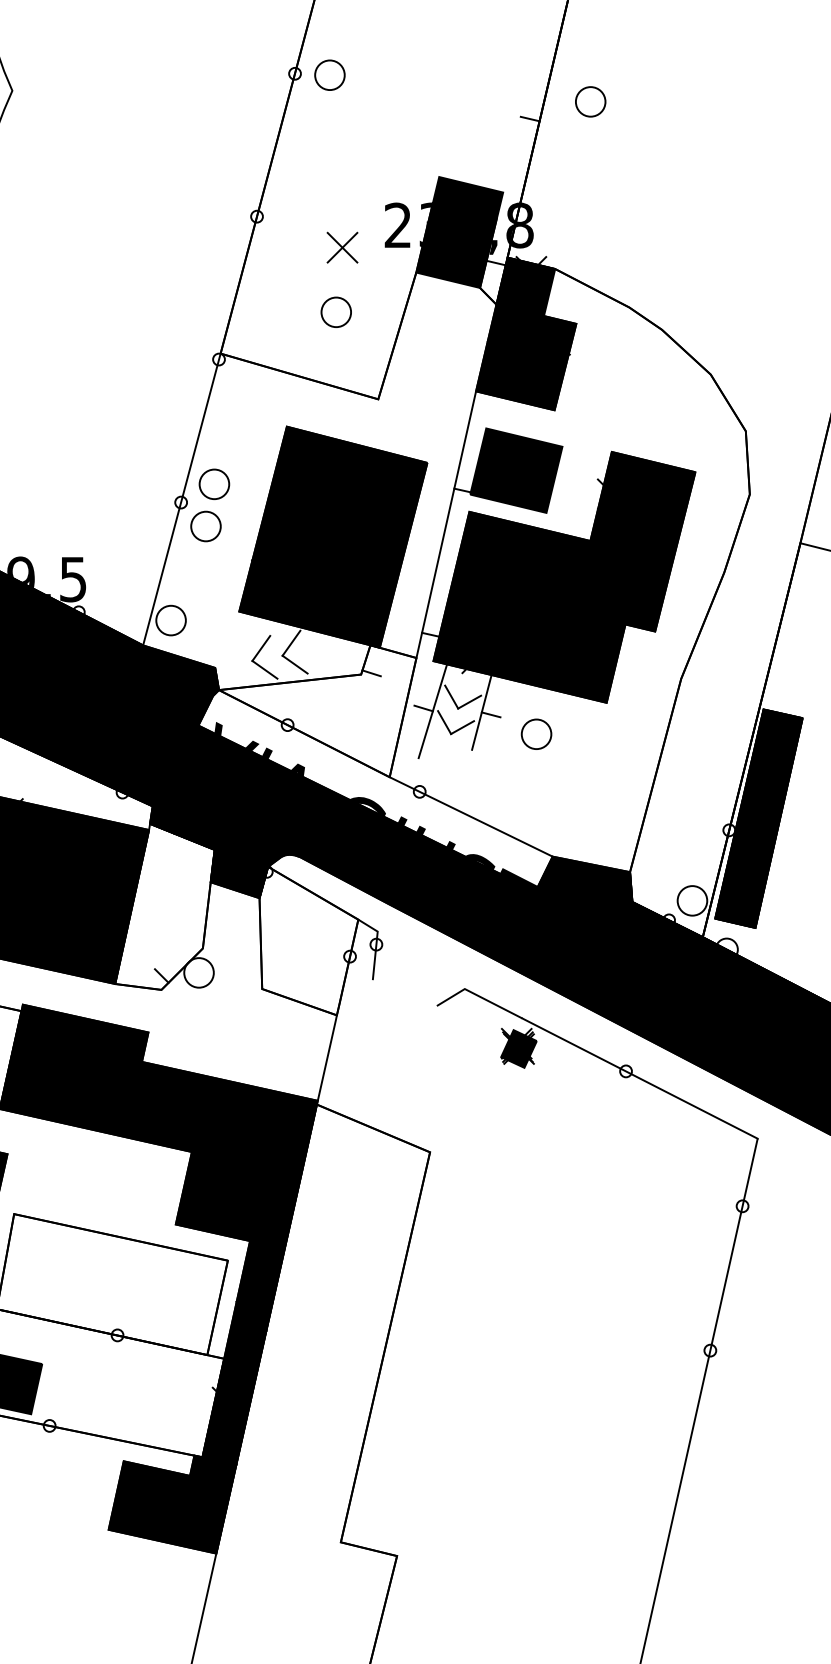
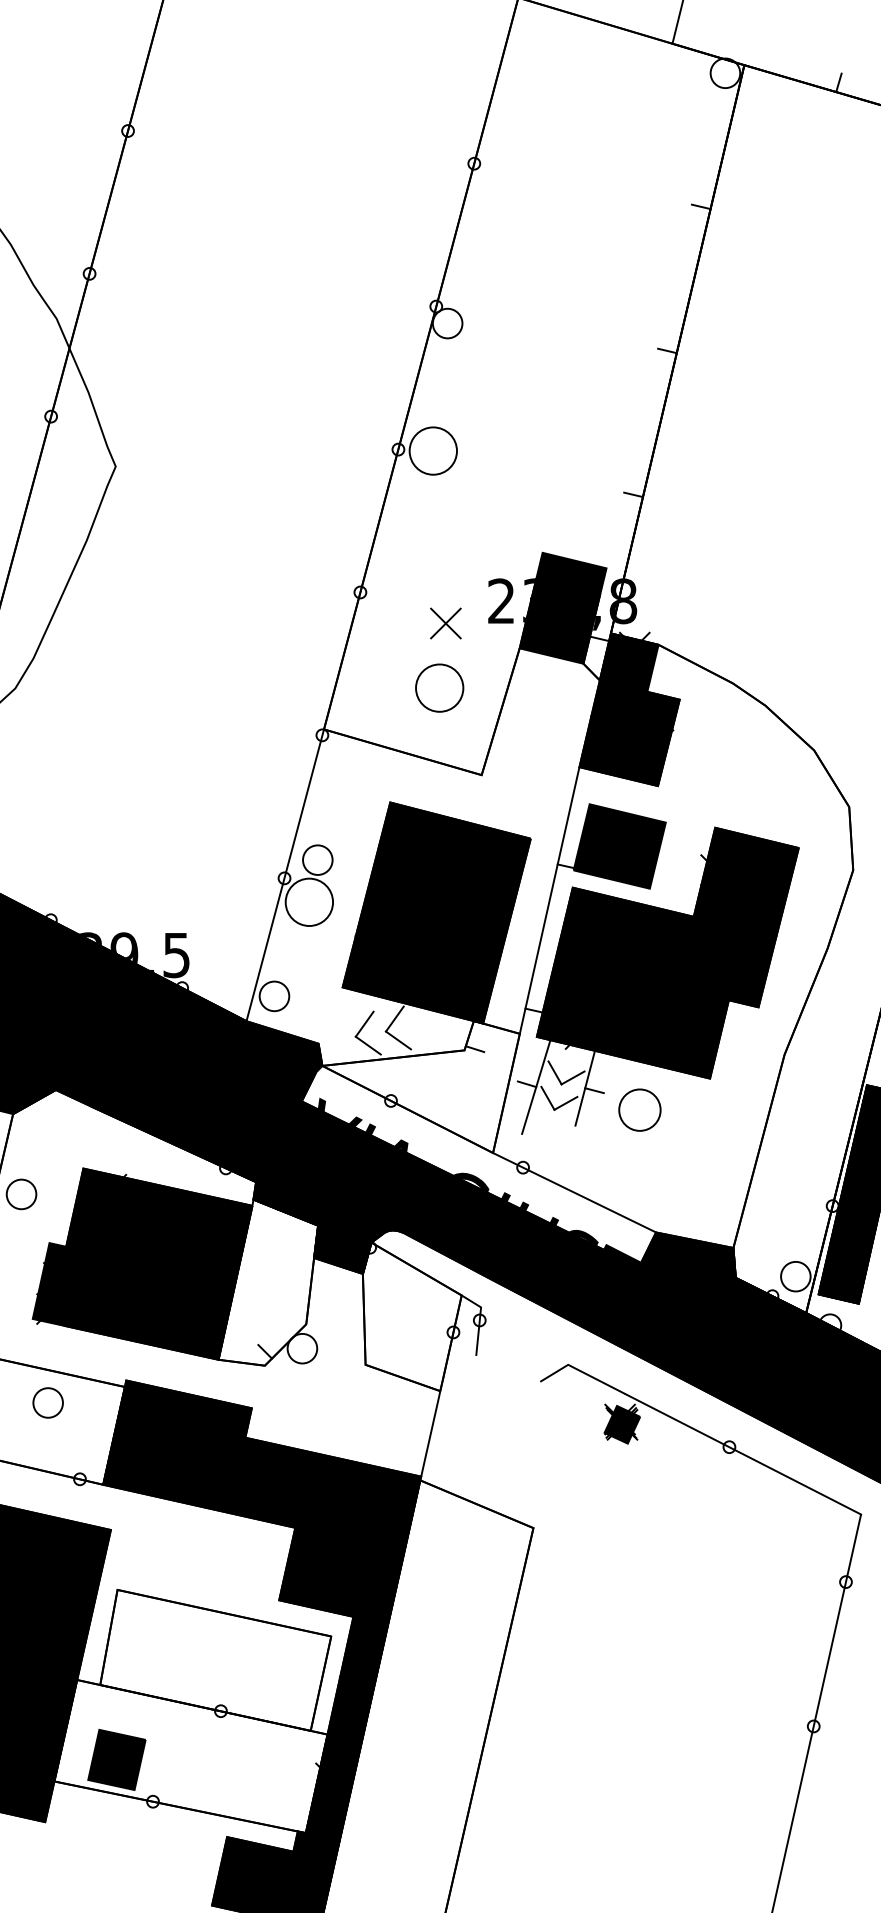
circle: (330, 74) -> (433, 450), size x1.6
circle: (590, 101) -> (693, 477), removed
circle: (336, 311) -> (439, 687), size x1.6
circle: (206, 526) -> (309, 902), size x1.6
circle: (536, 733) -> (639, 1109), size x1.4

